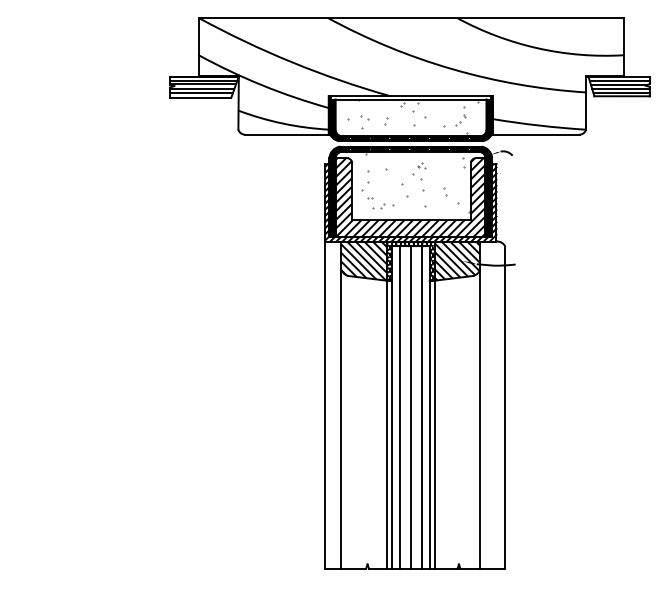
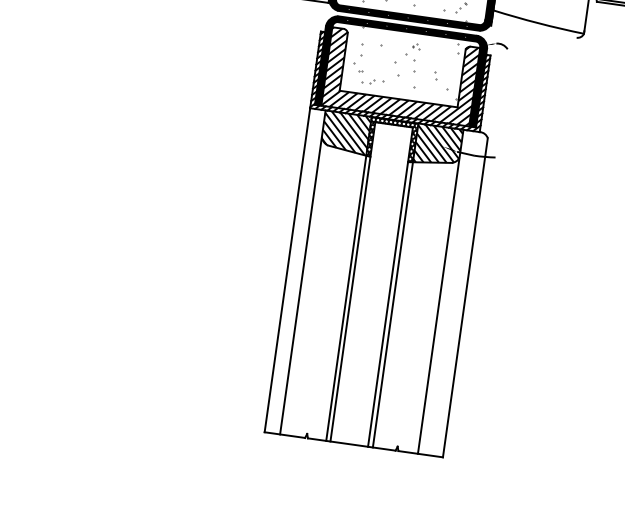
line: (536, 134) -> (534, 31), removed
line: (399, 407) -> (360, 282), removed
line: (410, 407) -> (371, 284), removed
line: (421, 407) -> (382, 285), removed

